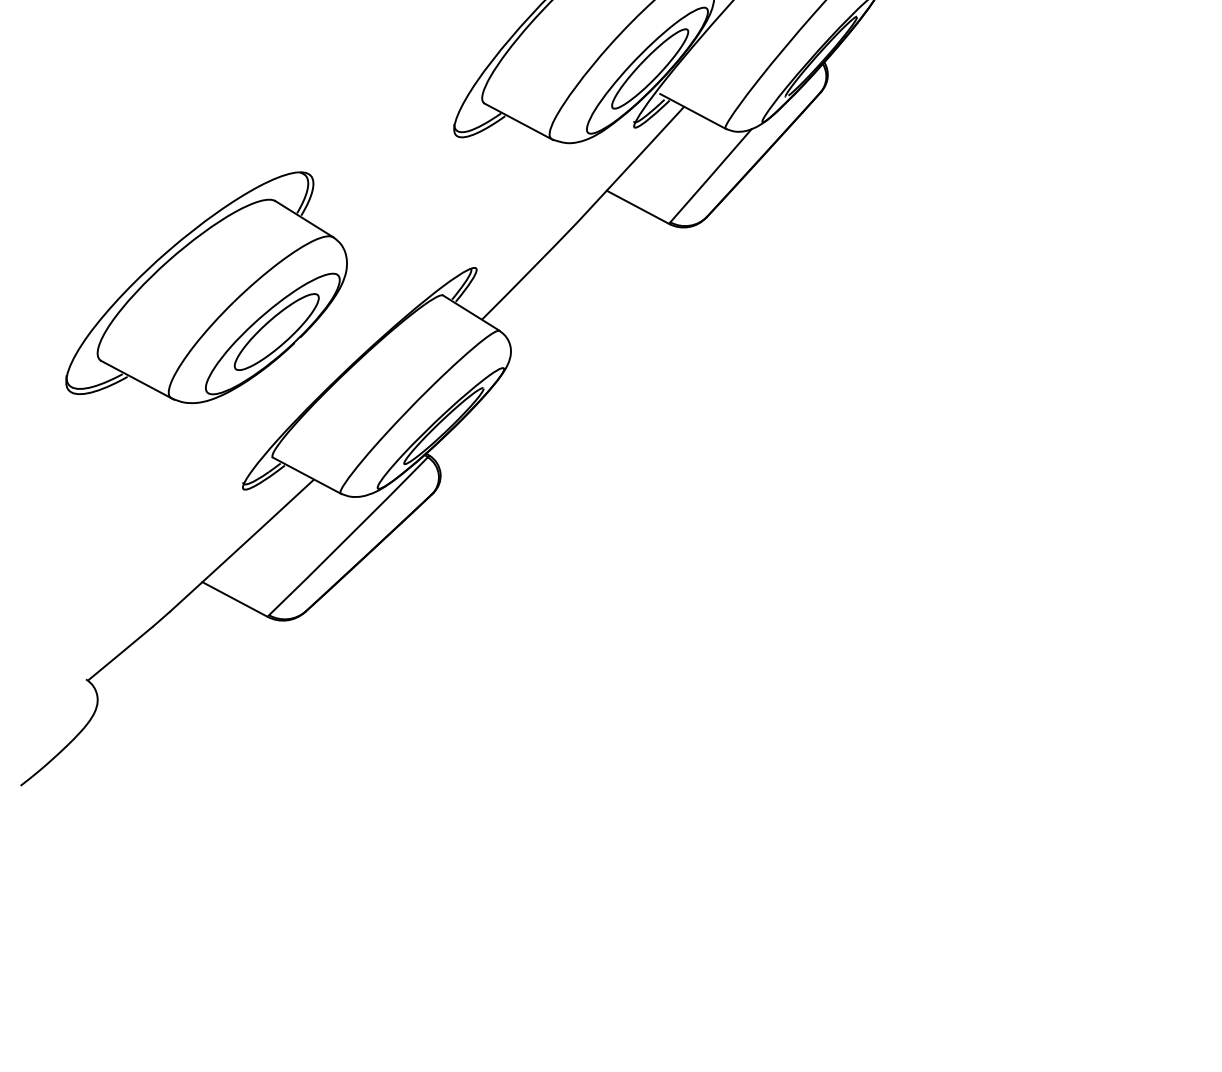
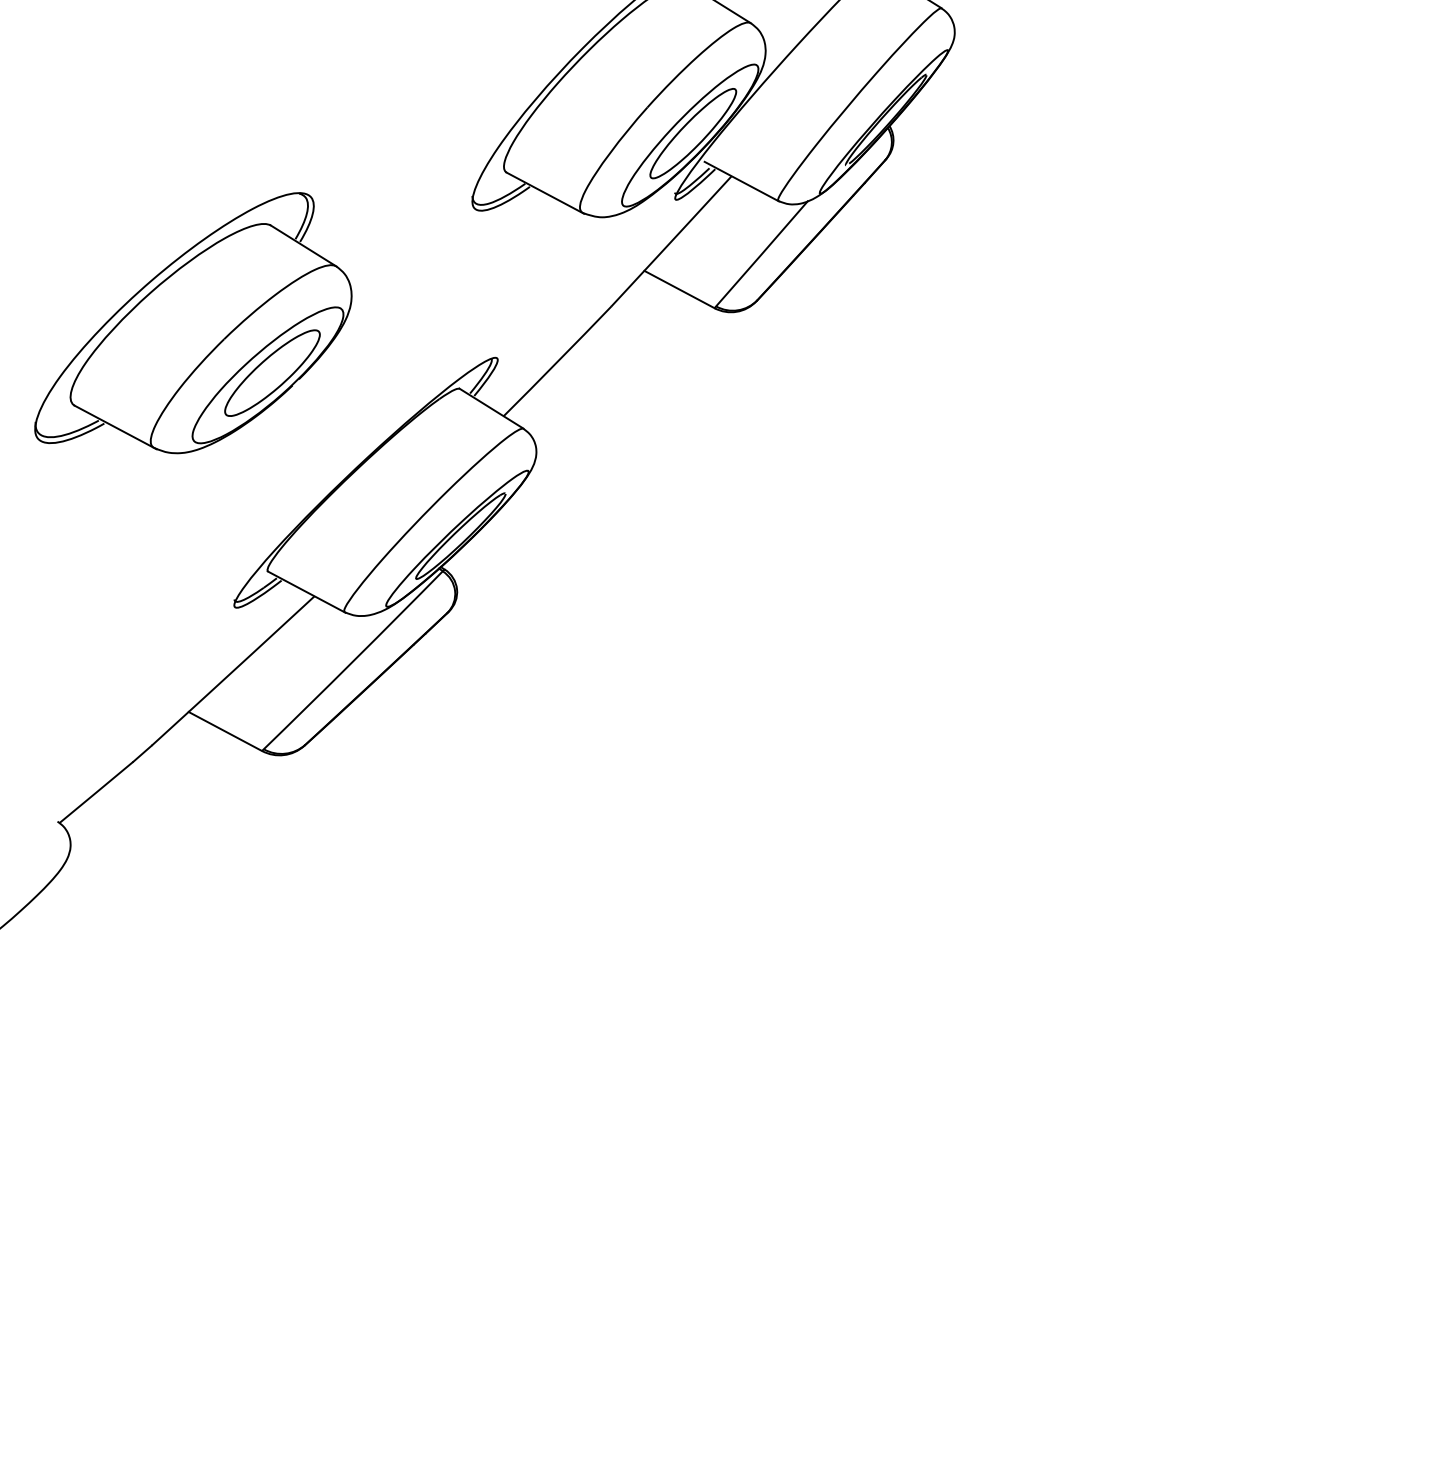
part: (206, 288) -> (193, 323), moved

